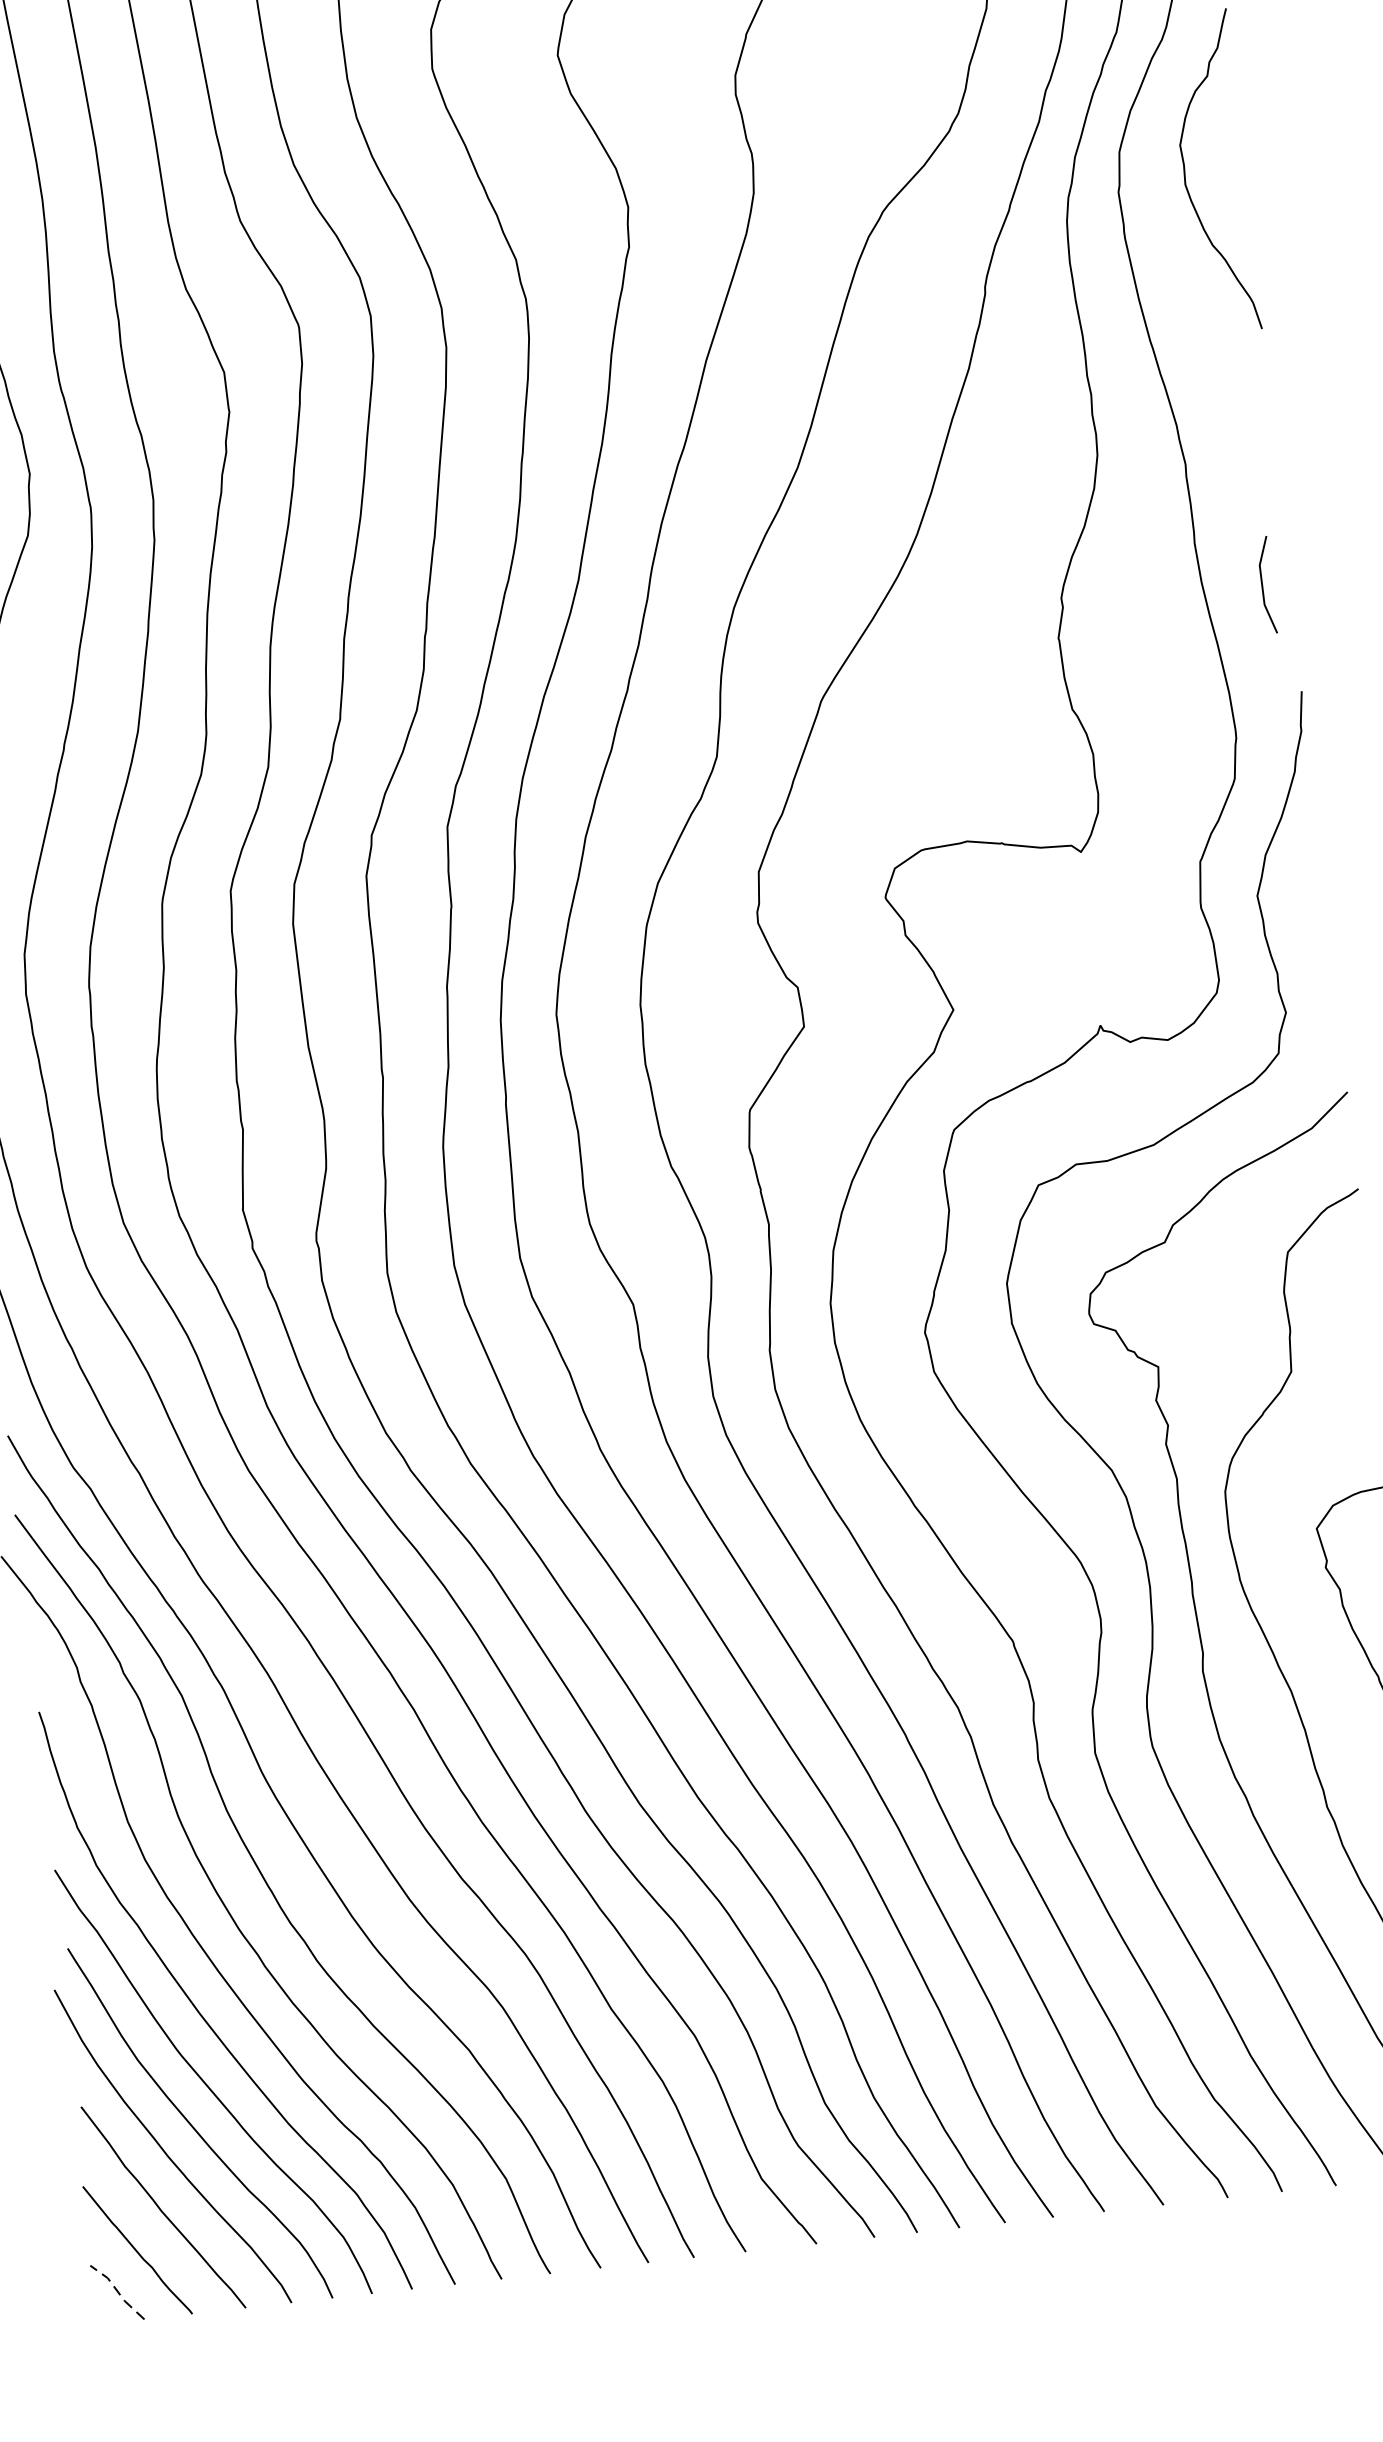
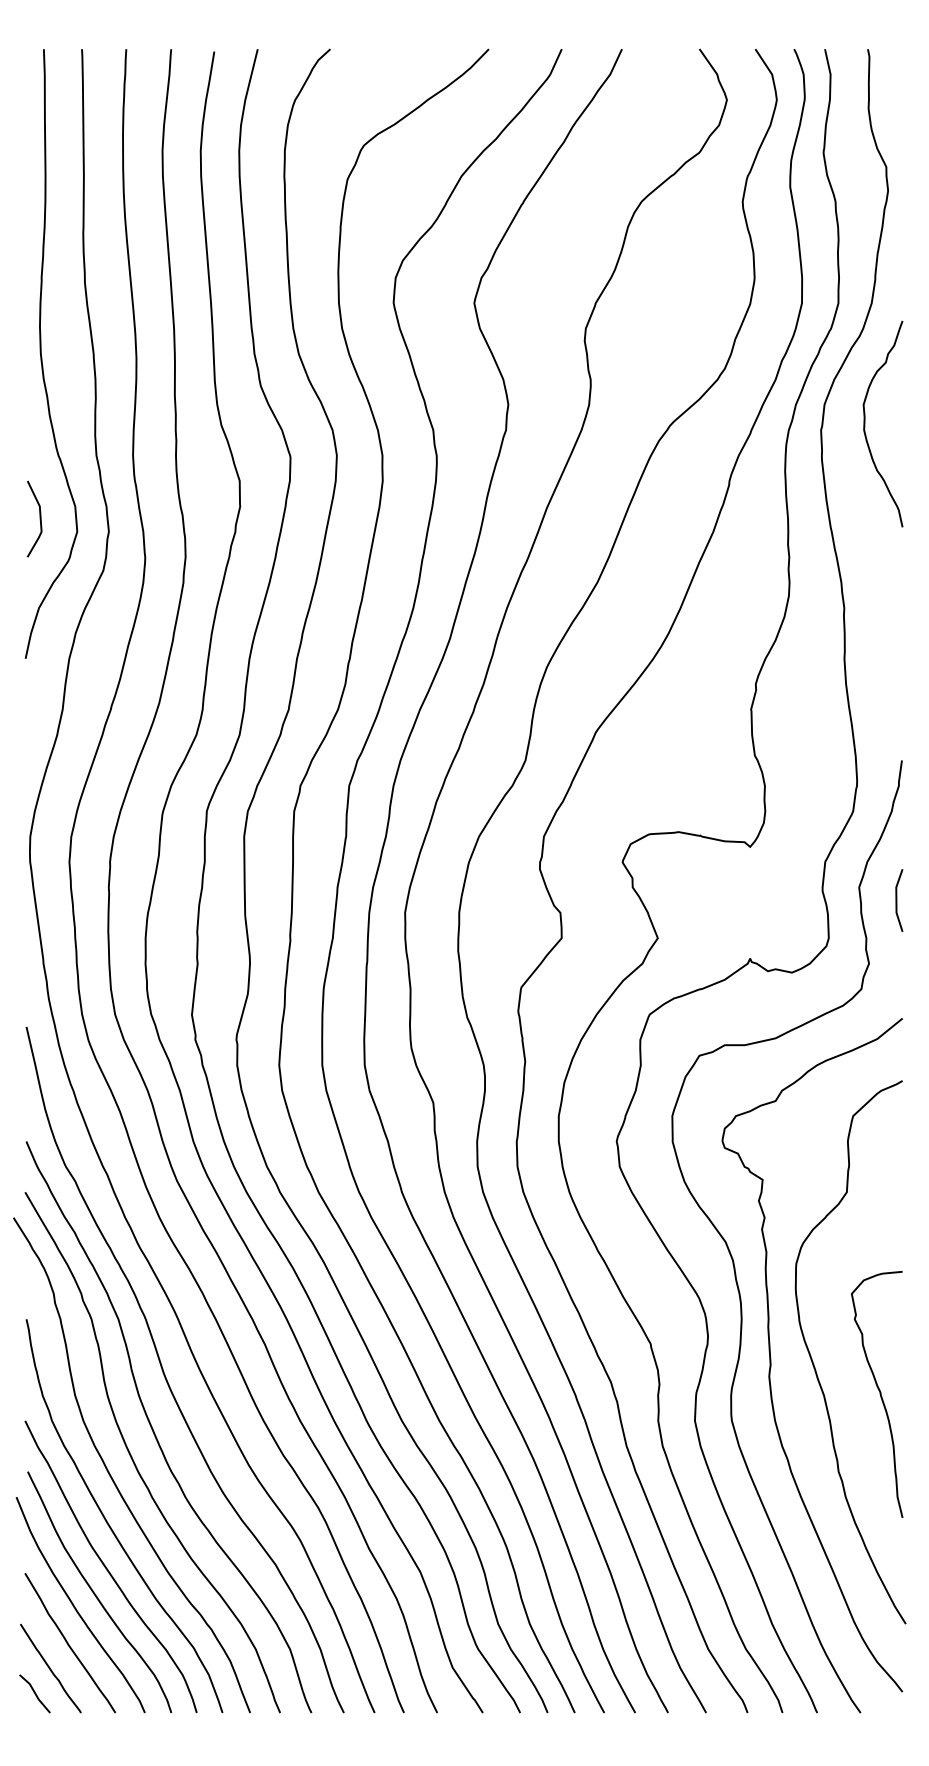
line: (1263, 585) -> (897, 900), moved
line: (118, 2291) -> (35, 1693), dashed -> solid

